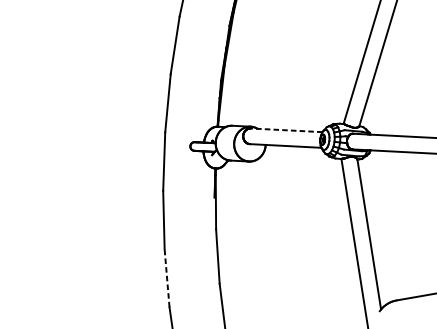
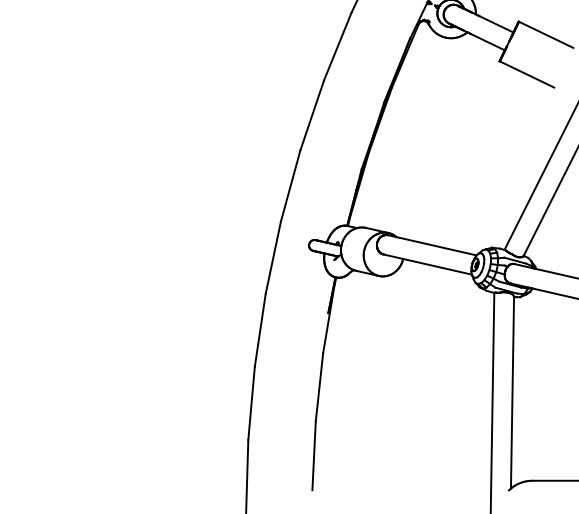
line: (285, 130) -> (431, 245), dashed -> solid
line: (167, 278) -> (251, 403), dashed -> solid

